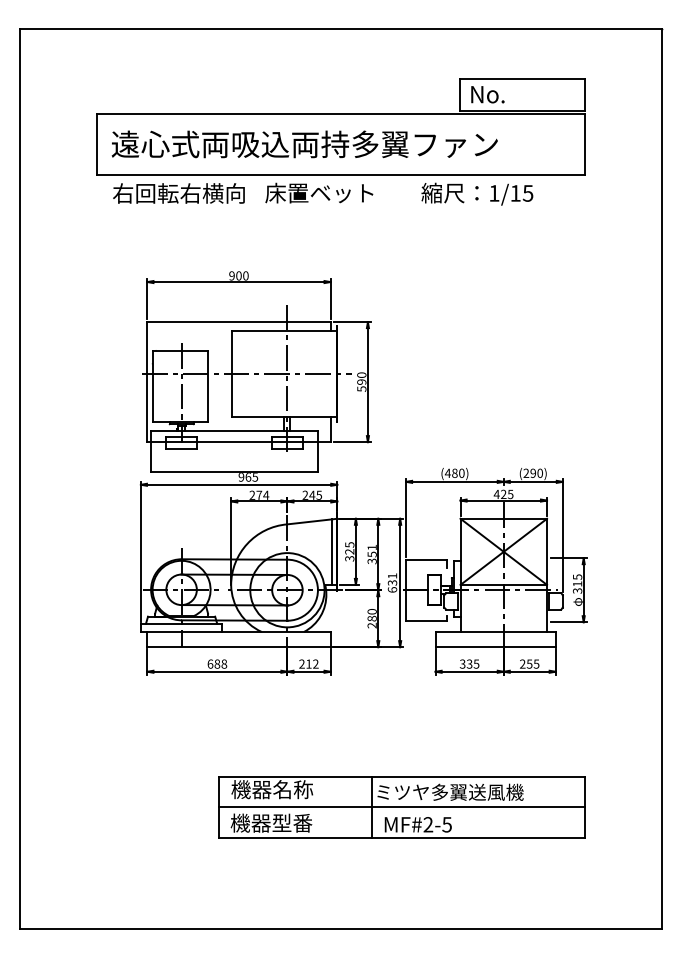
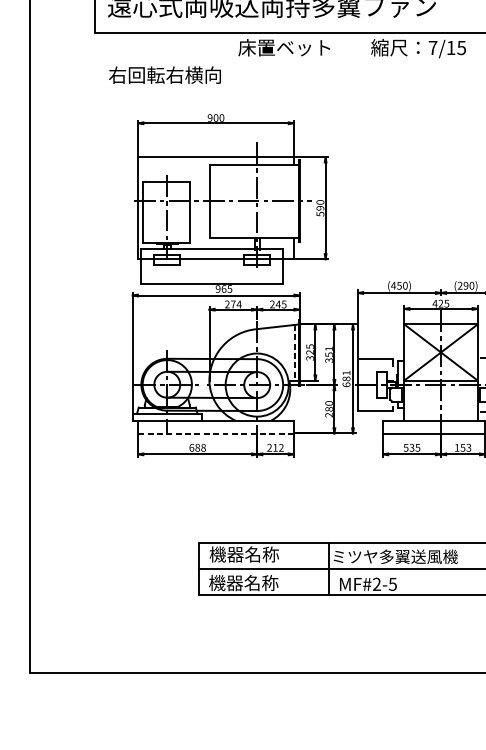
text: (178, 193) -> (164, 75), moved
text: (494, 193) -> (433, 48), 1/15 -> 7/15
text: (454, 472) -> (399, 285), (480) -> (450)
line: (332, 552) -> (295, 353), solid -> dashed
text: (392, 582) -> (346, 378), 631 -> 681
line: (239, 647) -> (216, 433), solid -> dashed
text: (462, 663) -> (405, 447), 335 -> 535
text: (529, 663) -> (462, 447), 255 -> 153
text: (292, 822) -> (261, 582), 機器型番 -> 機器名称

